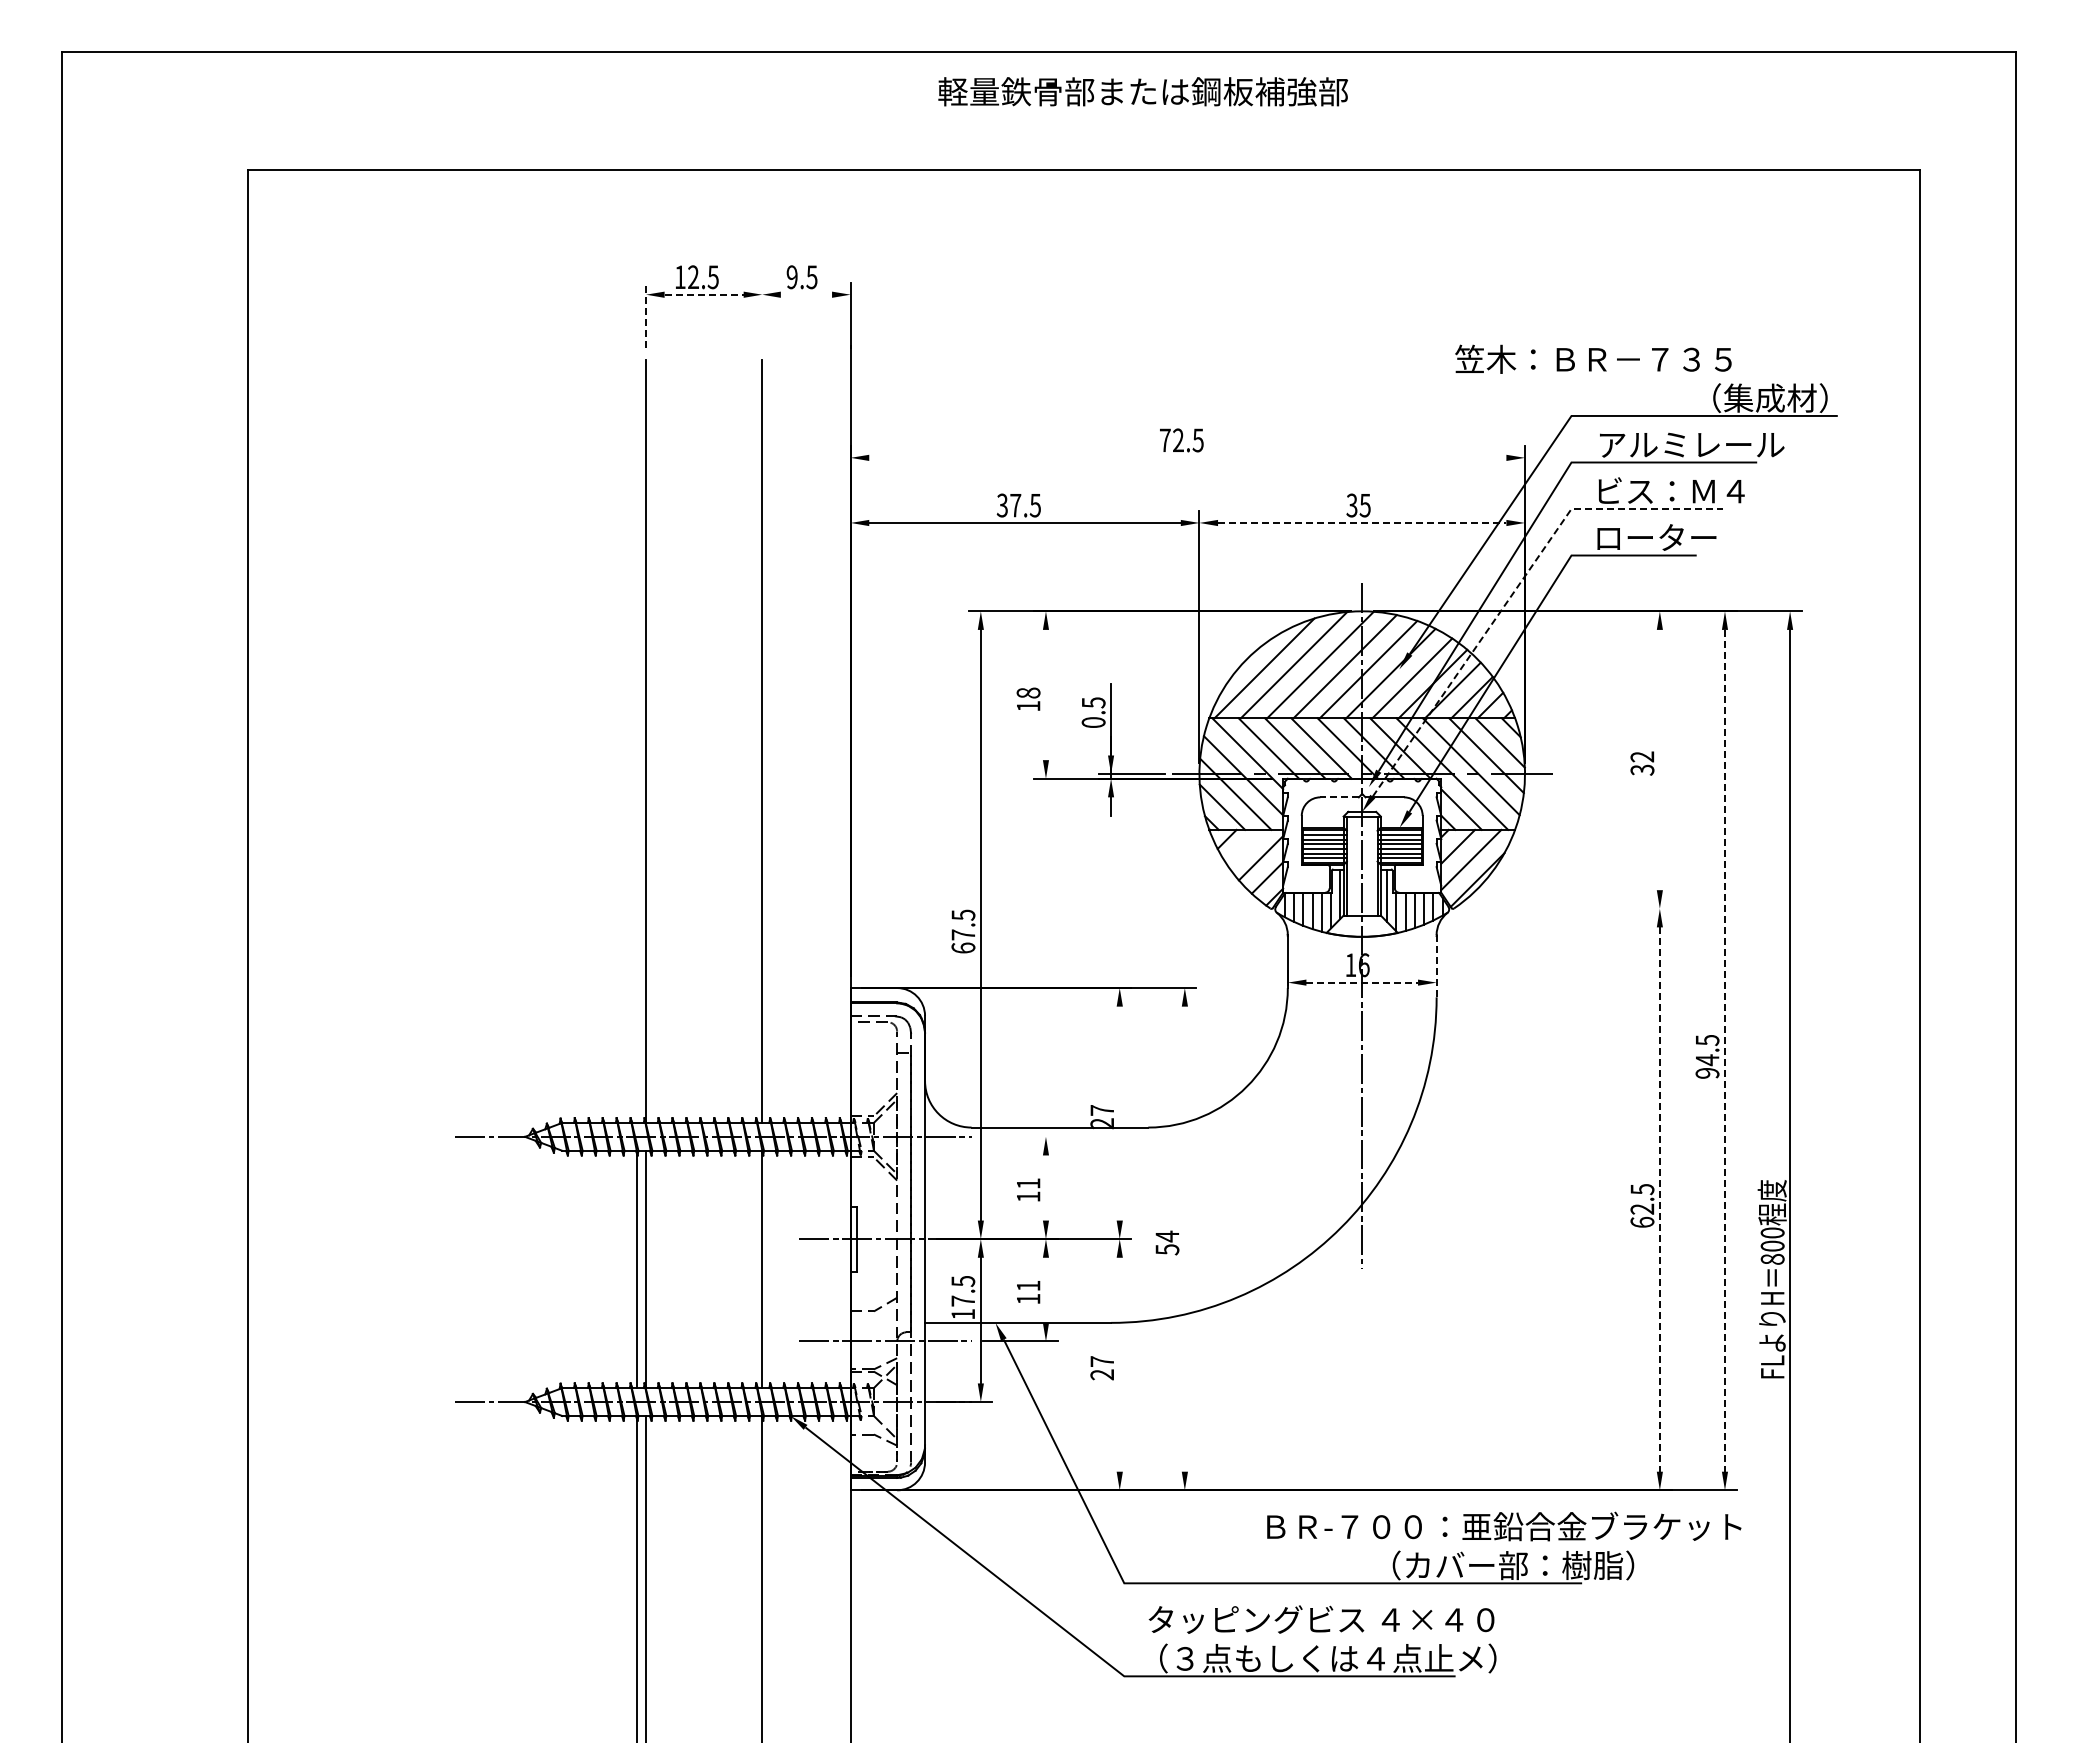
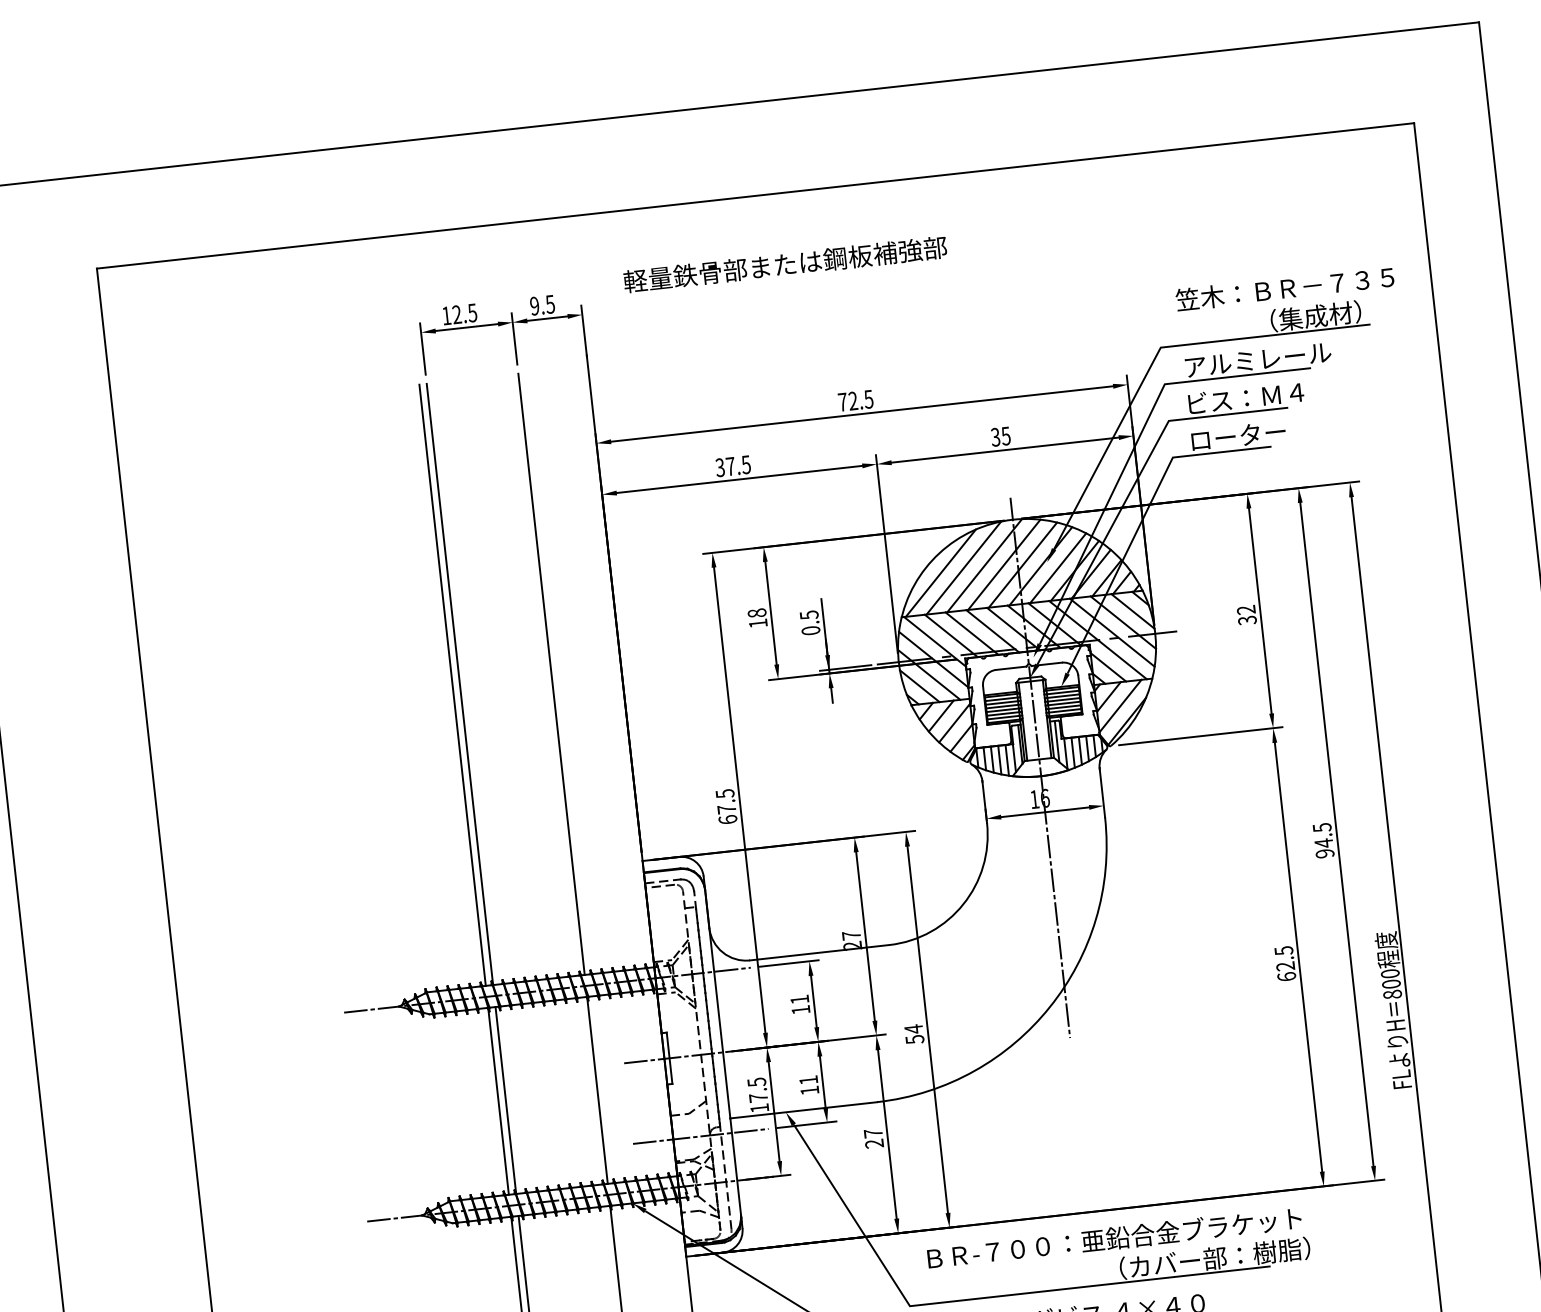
text: (1142, 91) -> (784, 264), moved
line: (704, 294) -> (467, 327), dashed -> solid
line: (806, 294) -> (547, 318), added
line: (646, 315) -> (423, 348), dashed -> solid
line: (762, 315) -> (514, 338), added
text: (1593, 358) -> (1284, 288), moved
line: (1187, 457) -> (861, 413), added
line: (1362, 522) -> (1005, 449), dashed -> solid
line: (1515, 589) -> (1131, 489), dashed -> solid
line: (1045, 694) -> (770, 612), added
line: (636, 740) -> (452, 684), added
line: (1659, 759) -> (1259, 610), added
line: (1339, 797) -> (1011, 668), dashed -> solid
line: (1244, 847) -> (940, 716), added
line: (1567, 908) -> (1200, 736), added
line: (1436, 966) -> (1102, 793), dashed -> solid
line: (1362, 982) -> (1045, 812), dashed -> solid
line: (1724, 1050) -> (1336, 834), dashed -> solid
line: (1119, 1113) -> (865, 936), added
line: (1020, 1136) -> (789, 963), added
line: (1045, 1187) -> (813, 1001), added
line: (1659, 1200) -> (1298, 958), dashed -> solid
line: (1184, 1238) -> (927, 1029), added
line: (1045, 1289) -> (822, 1081), added
line: (1119, 1364) -> (887, 1134), added
text: (1504, 1526) -> (1114, 1238), moved

